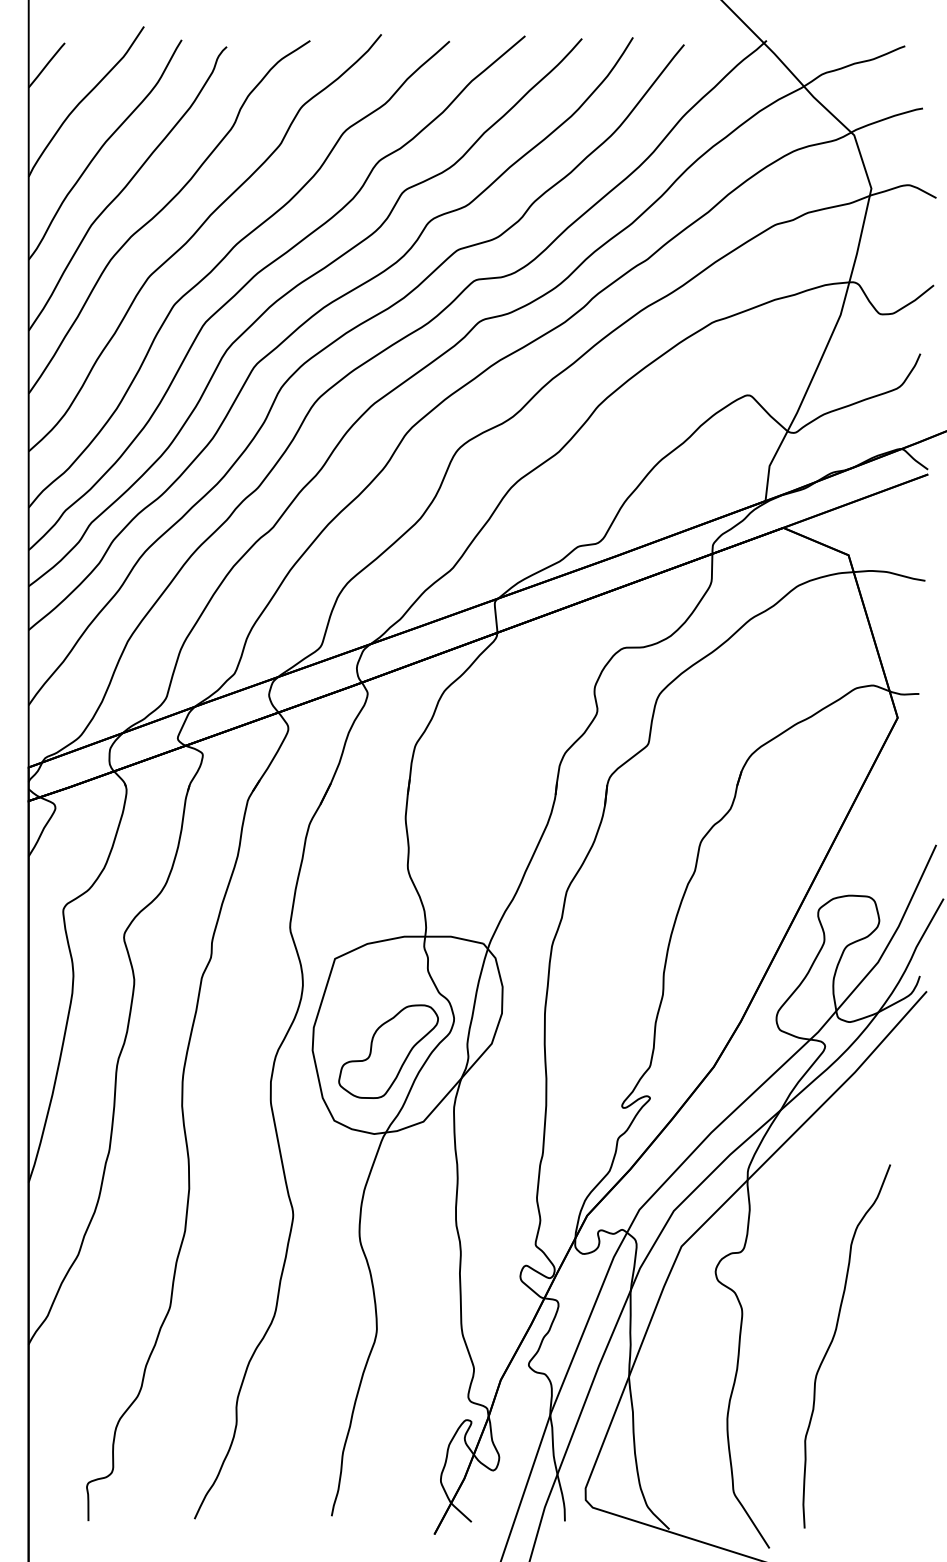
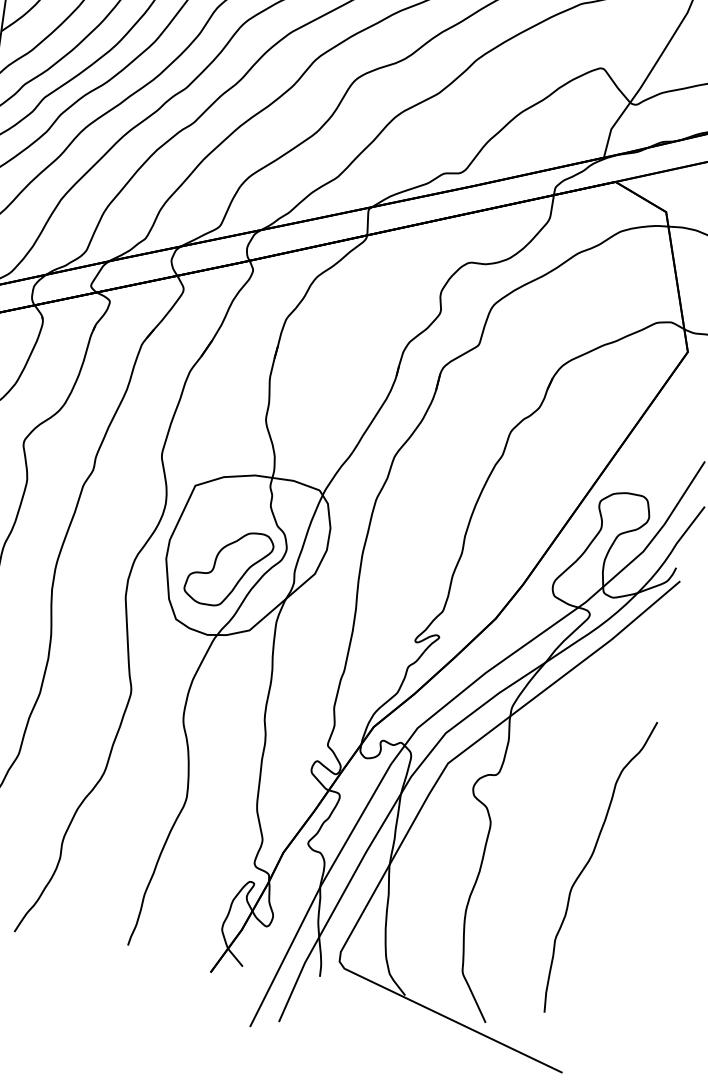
curve: (833, 1340) -> (590, 860), moved

